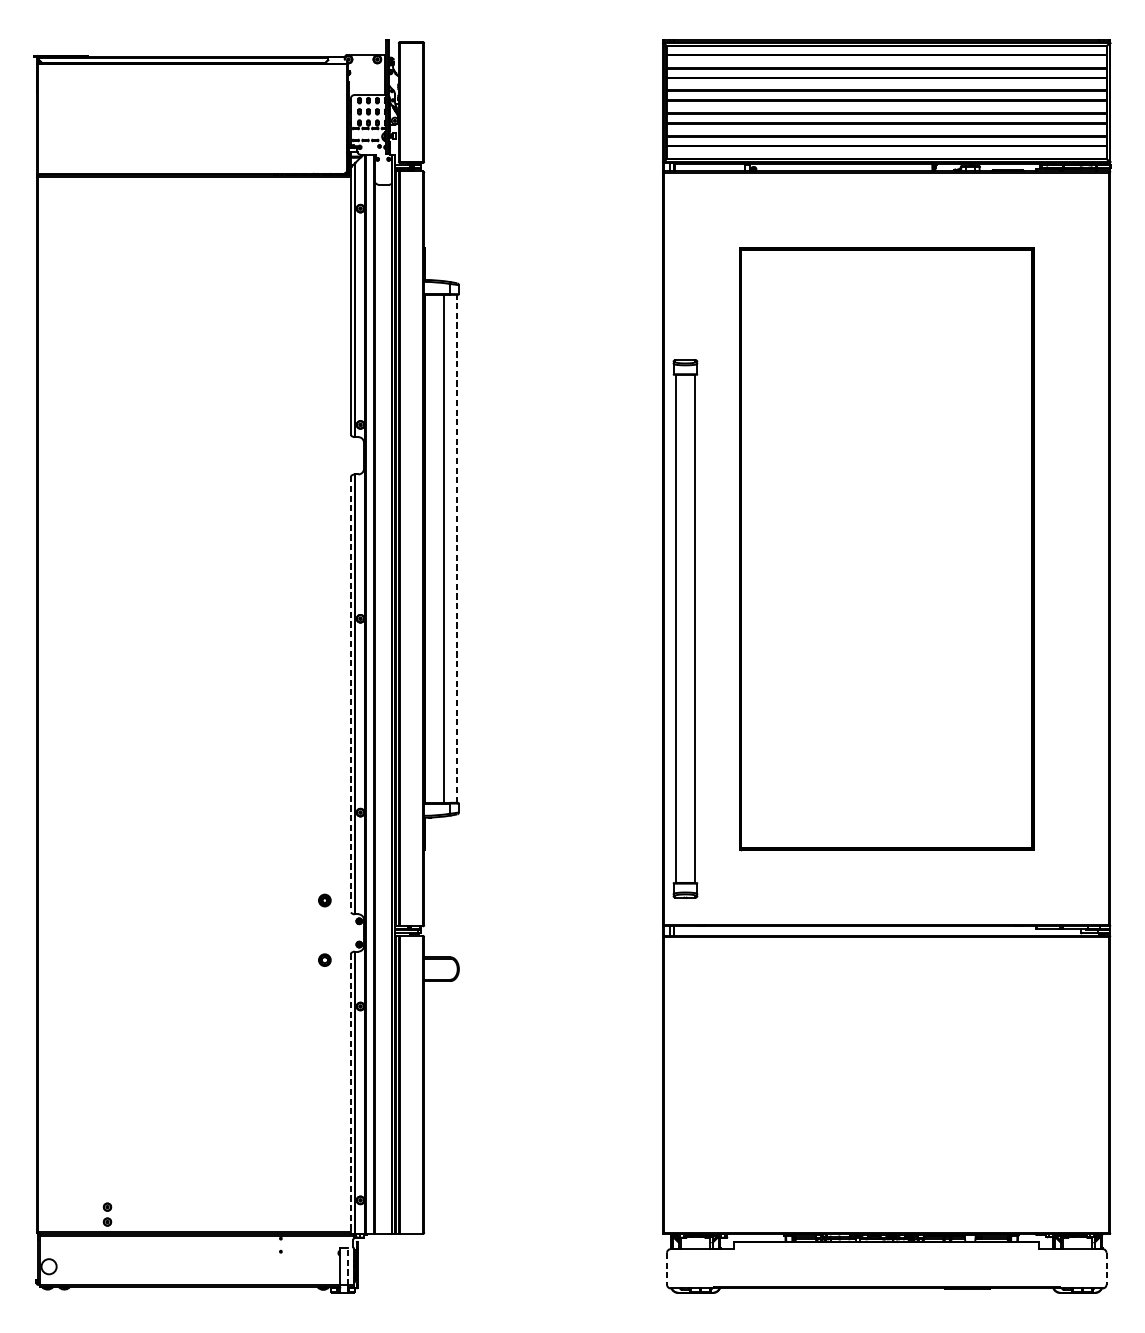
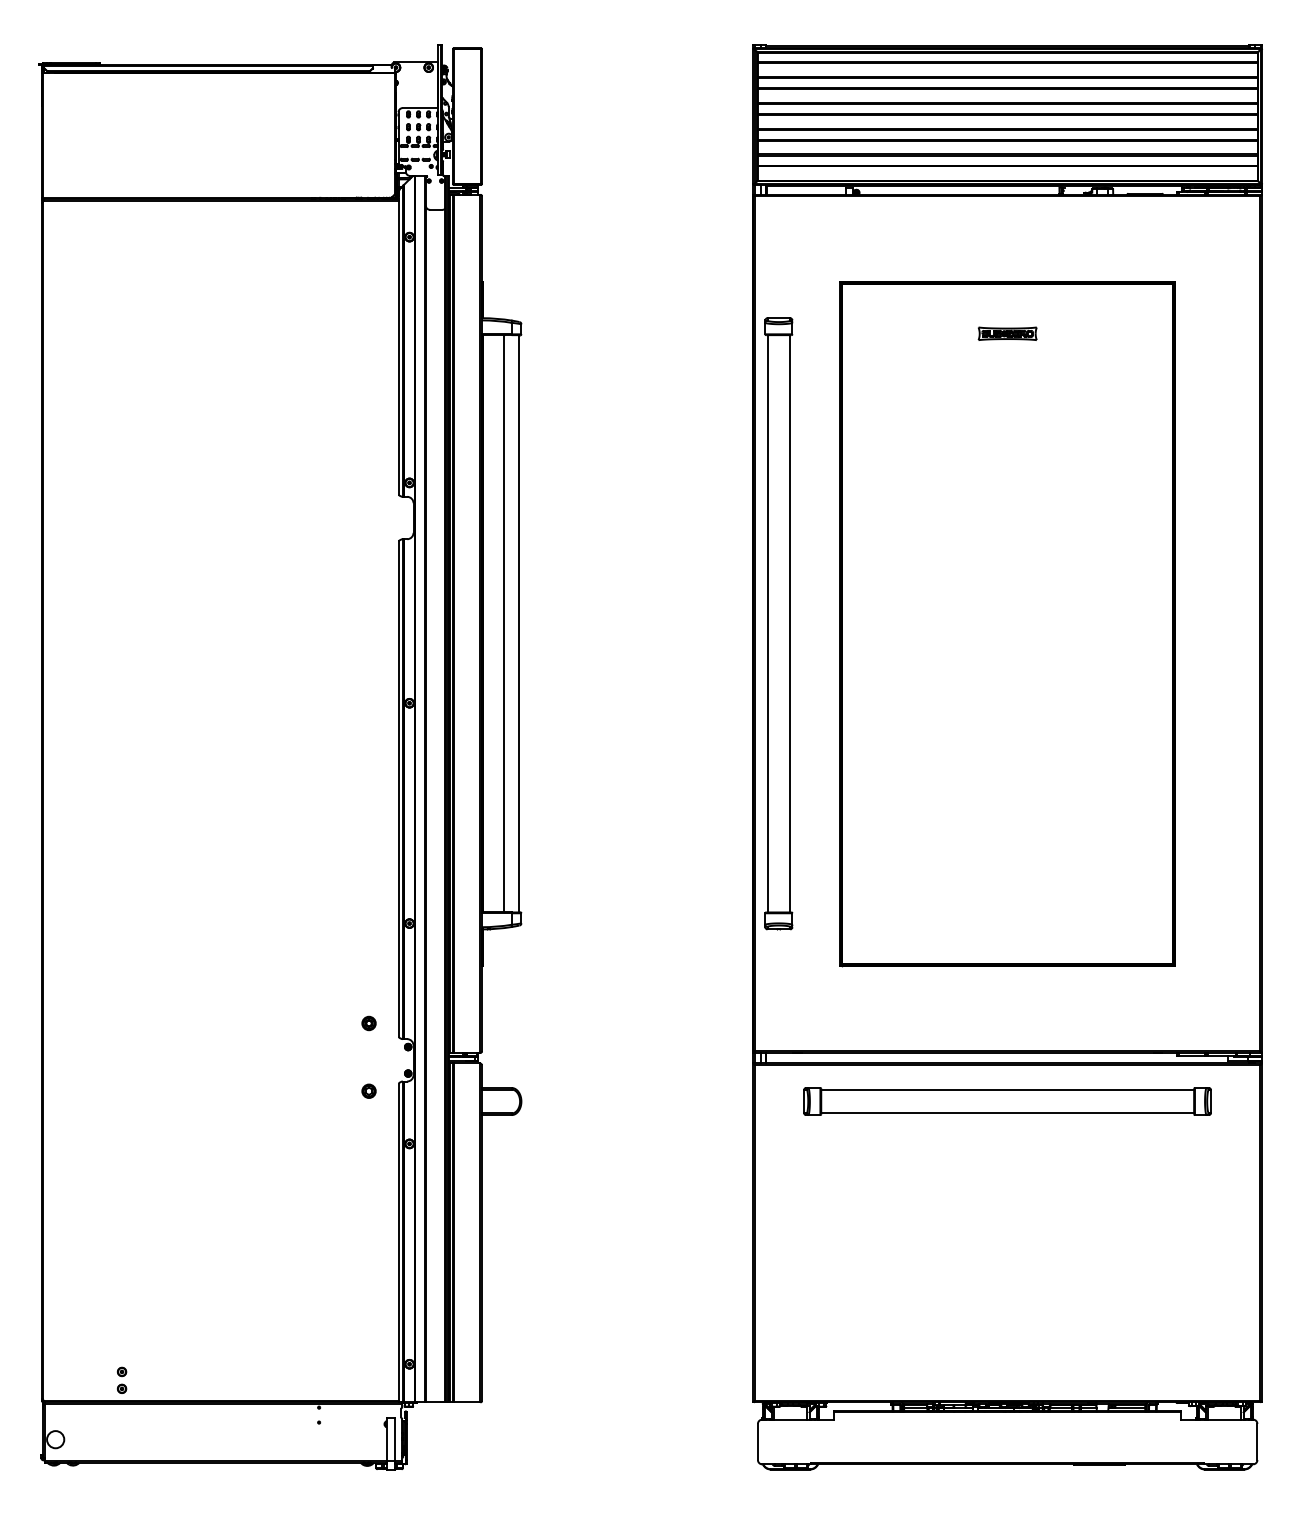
part: (886, 293) -> (1007, 333), added
line: (457, 548) -> (519, 623), dashed -> solid
part: (685, 628) -> (778, 623), moved
line: (350, 694) -> (398, 789), dashed -> solid
part: (886, 969) -> (1007, 1101), added
line: (350, 1094) -> (398, 1243), dashed -> solid
line: (348, 1266) -> (395, 1439), dashed -> solid
line: (666, 1269) -> (757, 1442), dashed -> solid
line: (1106, 1269) -> (1257, 1442), dashed -> solid

